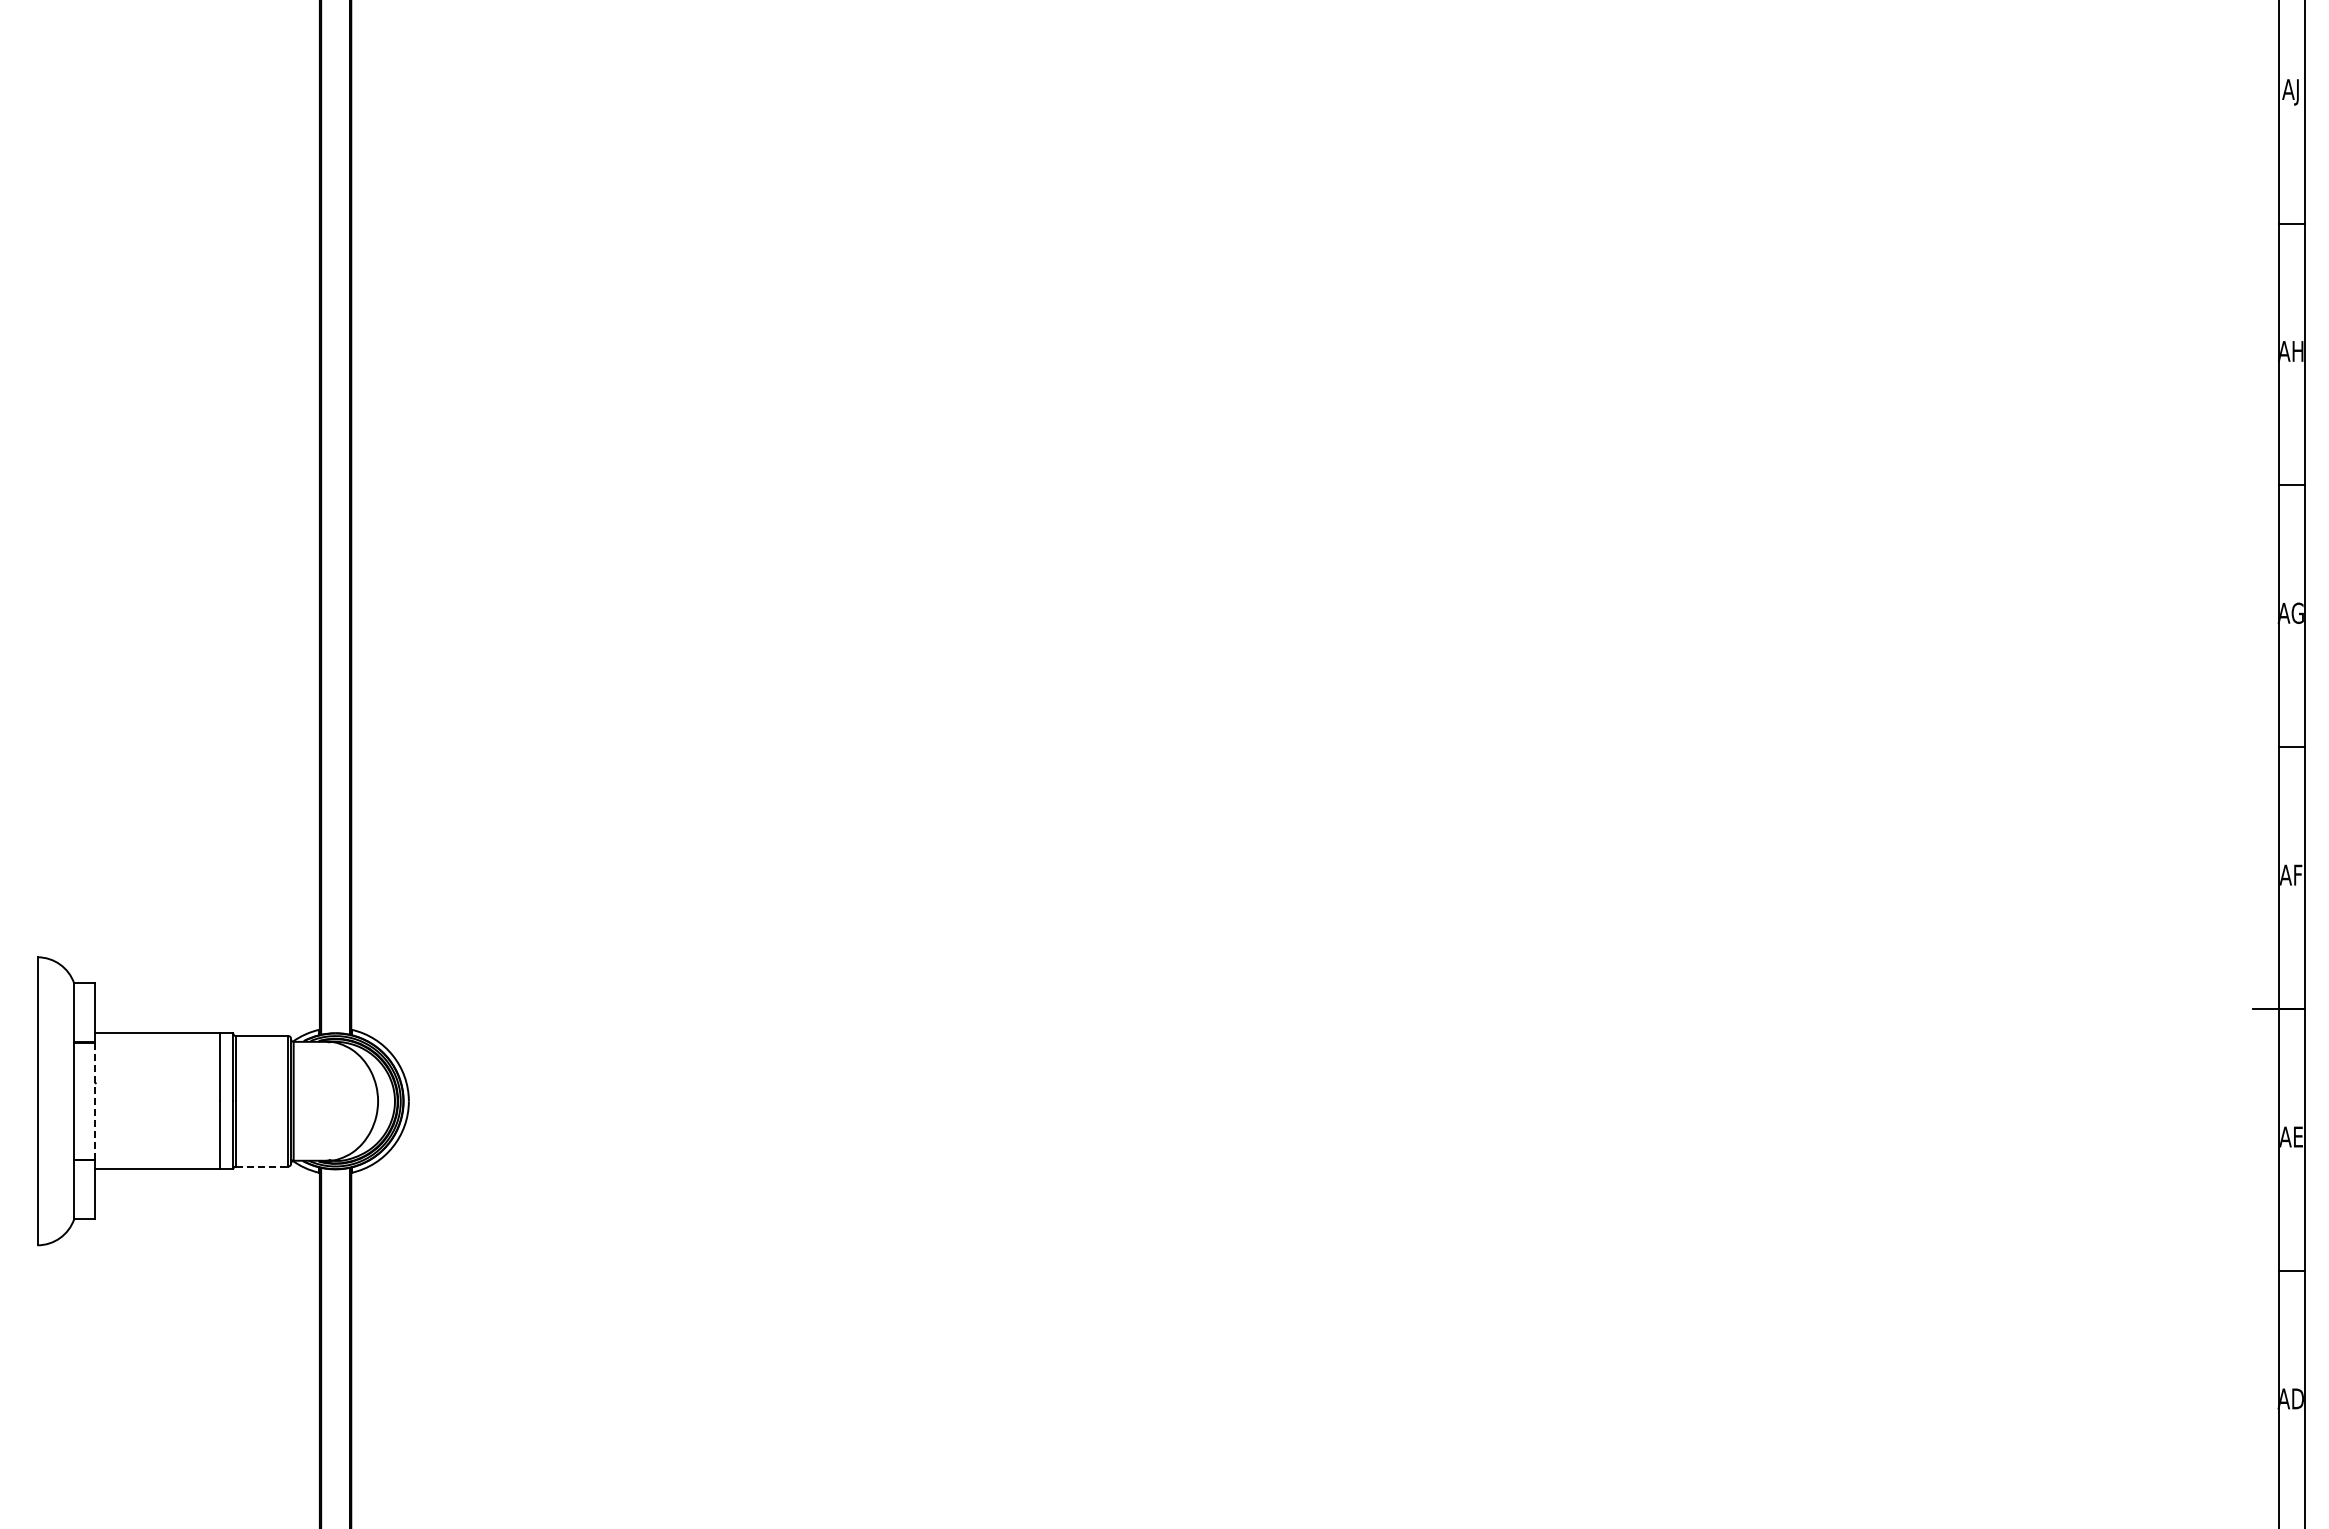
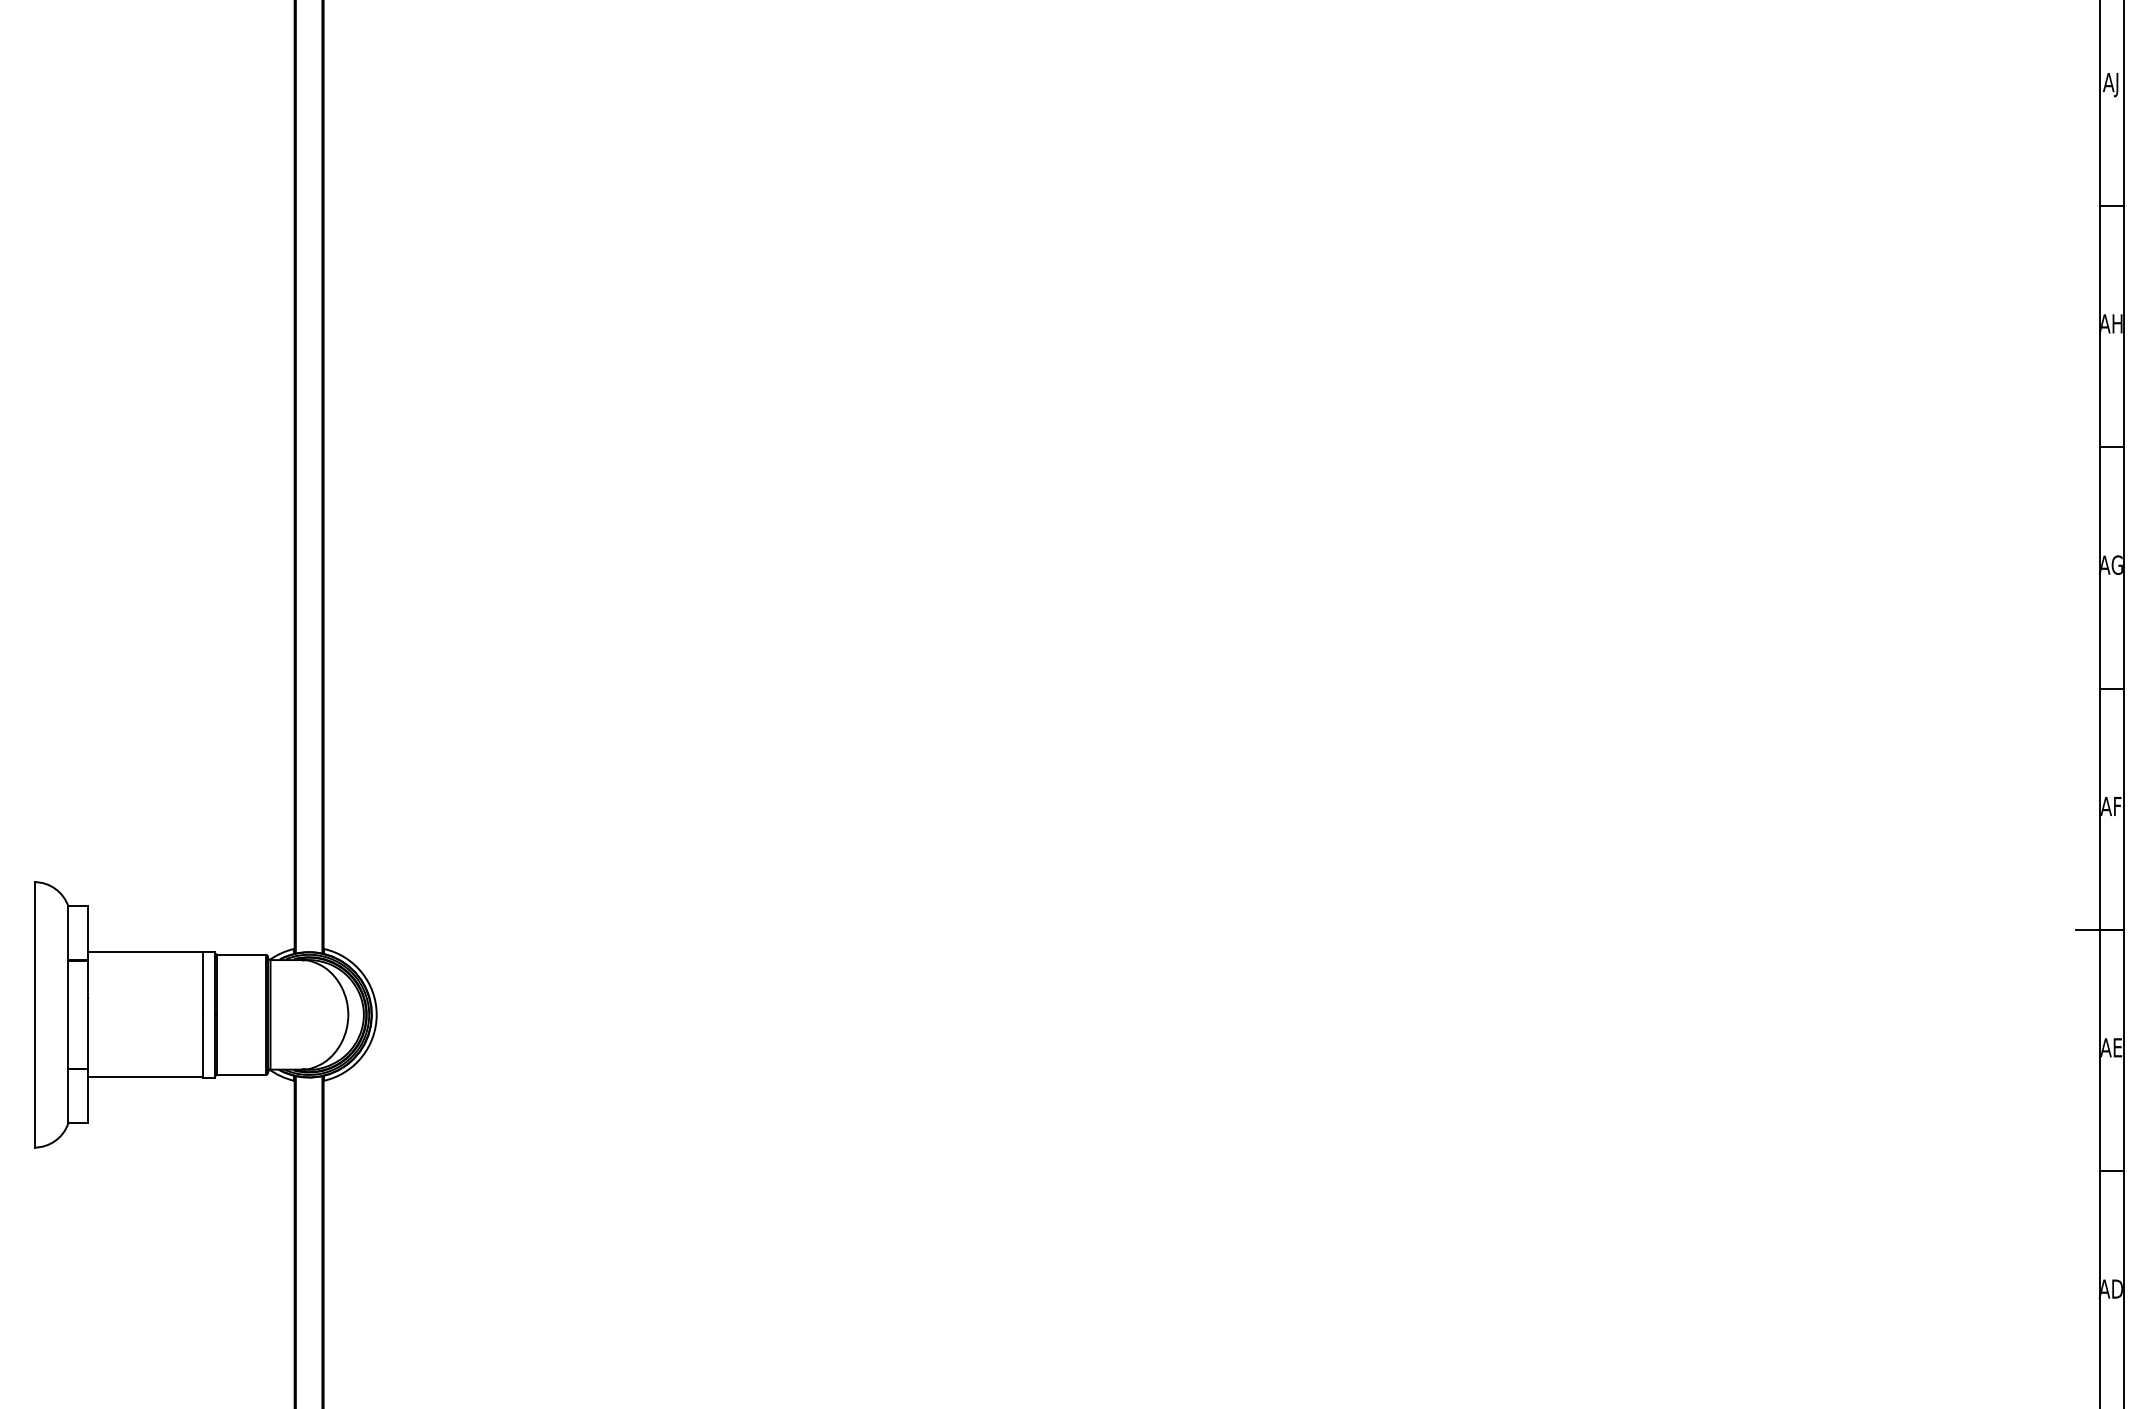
line: (95, 1101) -> (87, 1015), dashed -> solid
line: (262, 1166) -> (241, 1074), dashed -> solid

